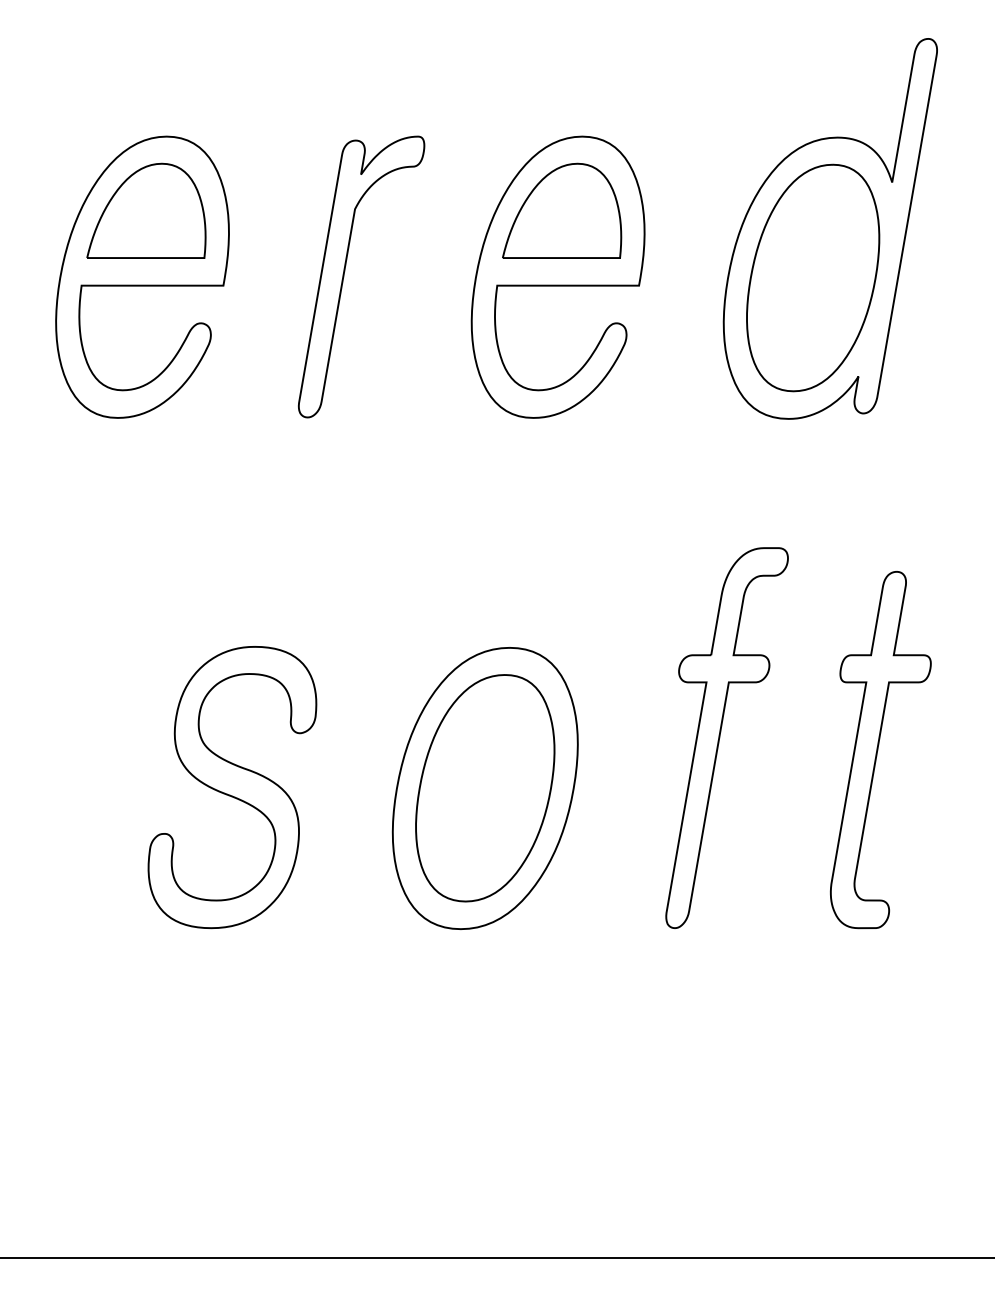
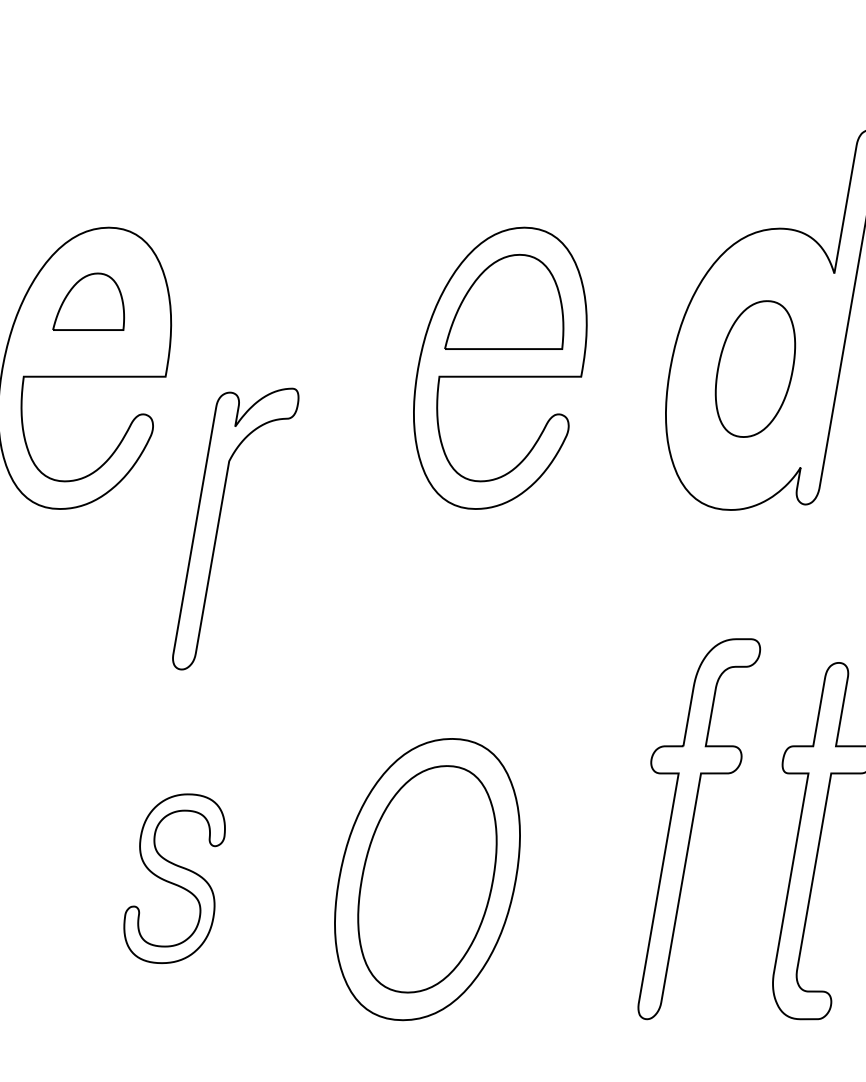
part: (146, 210) -> (88, 301), size x0.6
part: (345, 271) -> (219, 523), moved
part: (813, 277) -> (755, 368), size x0.6
part: (726, 737) -> (698, 828), moved
part: (232, 787) -> (174, 878), size x0.6

